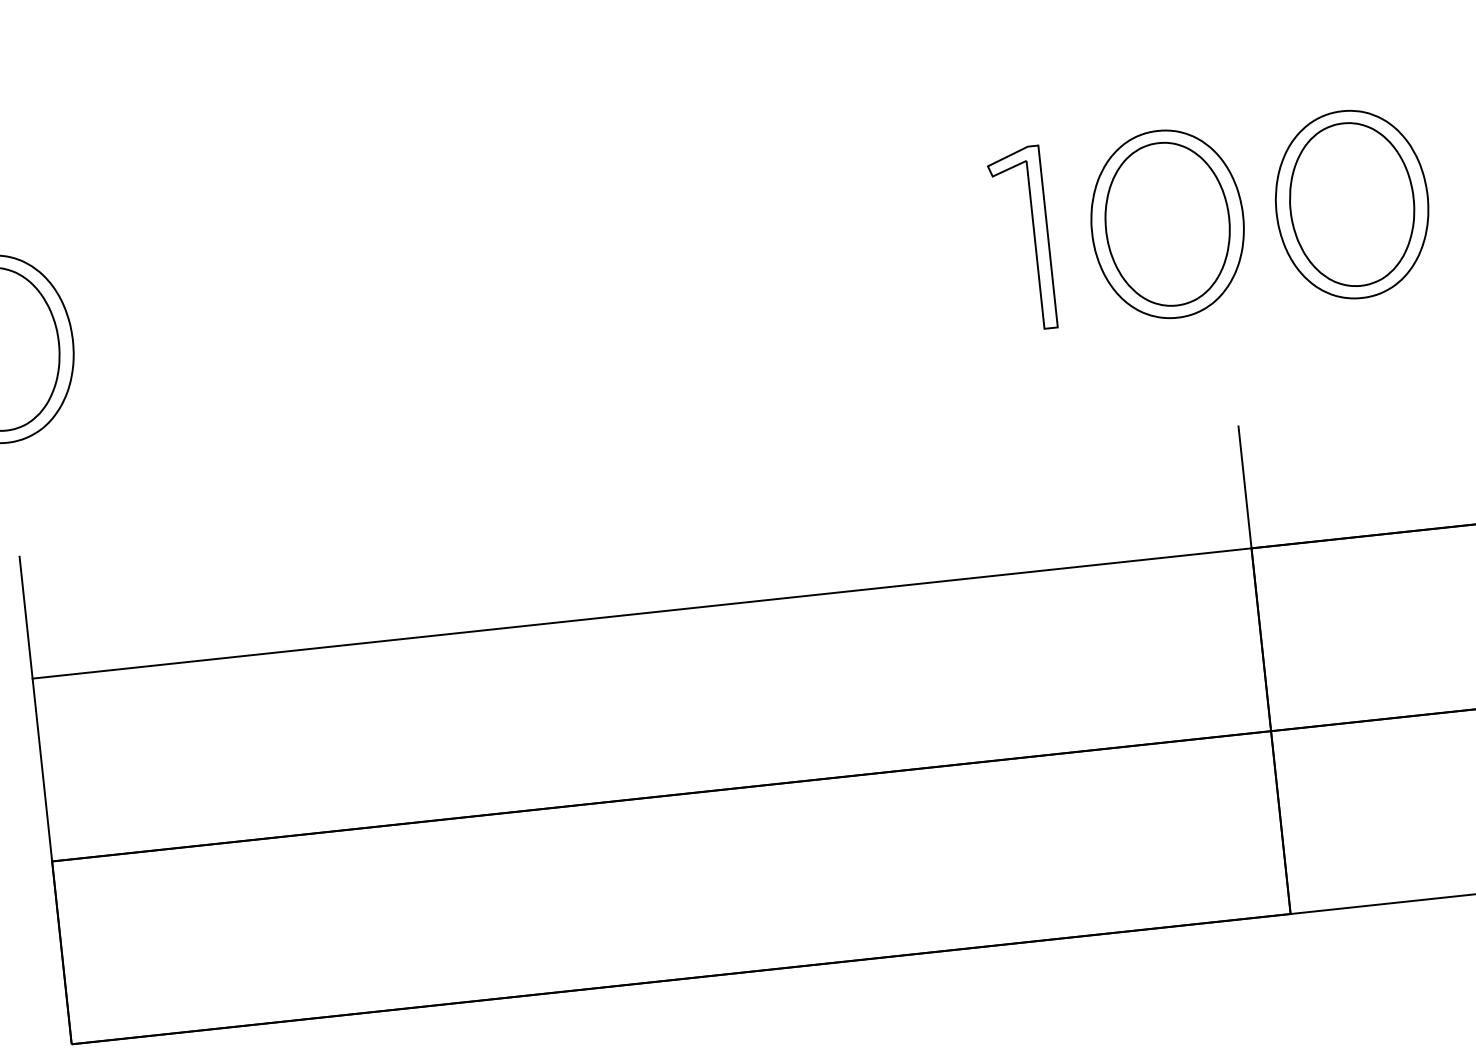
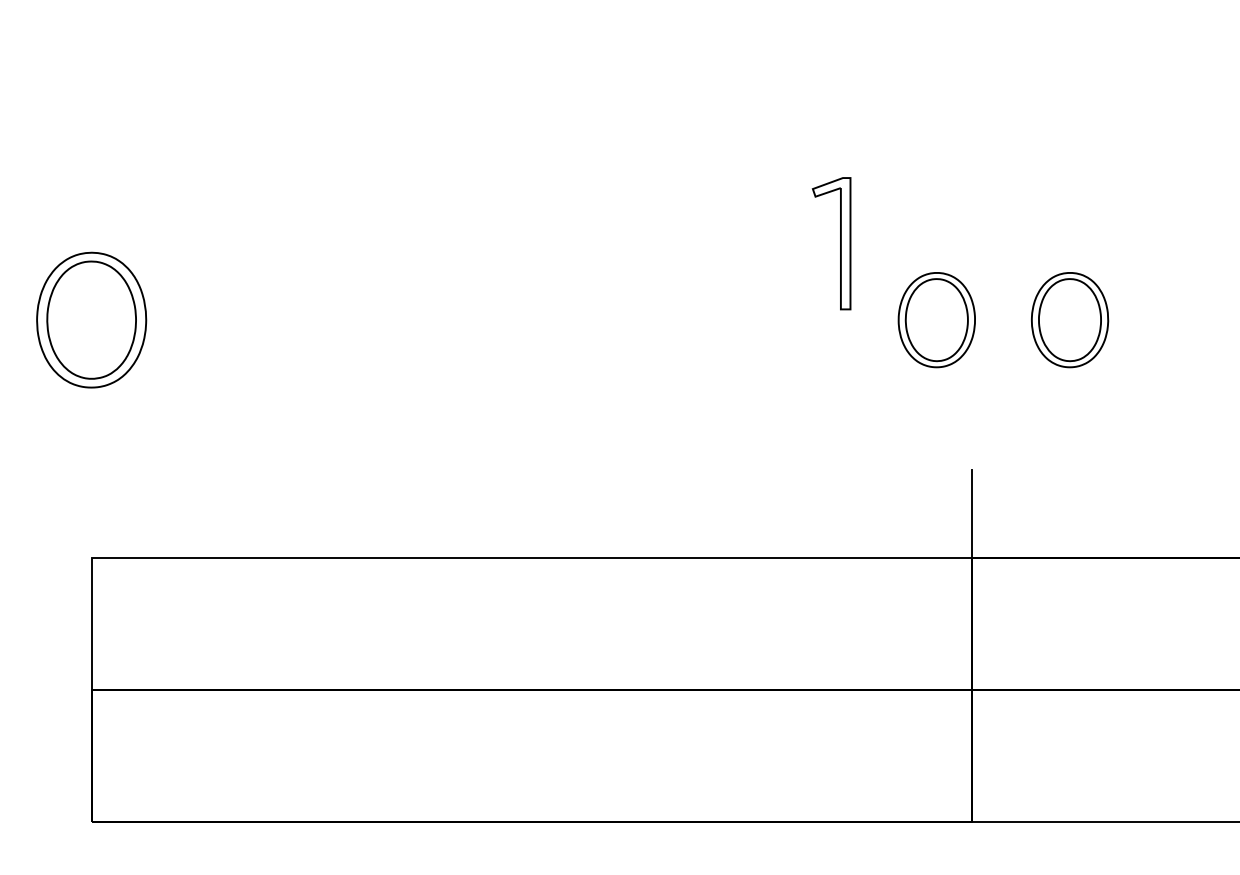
part: (1351, 203) -> (1069, 319), size x0.7
part: (1167, 223) -> (936, 319), size x0.7
part: (1034, 237) -> (840, 243), moved
line: (25, 617) -> (91, 513), removed

